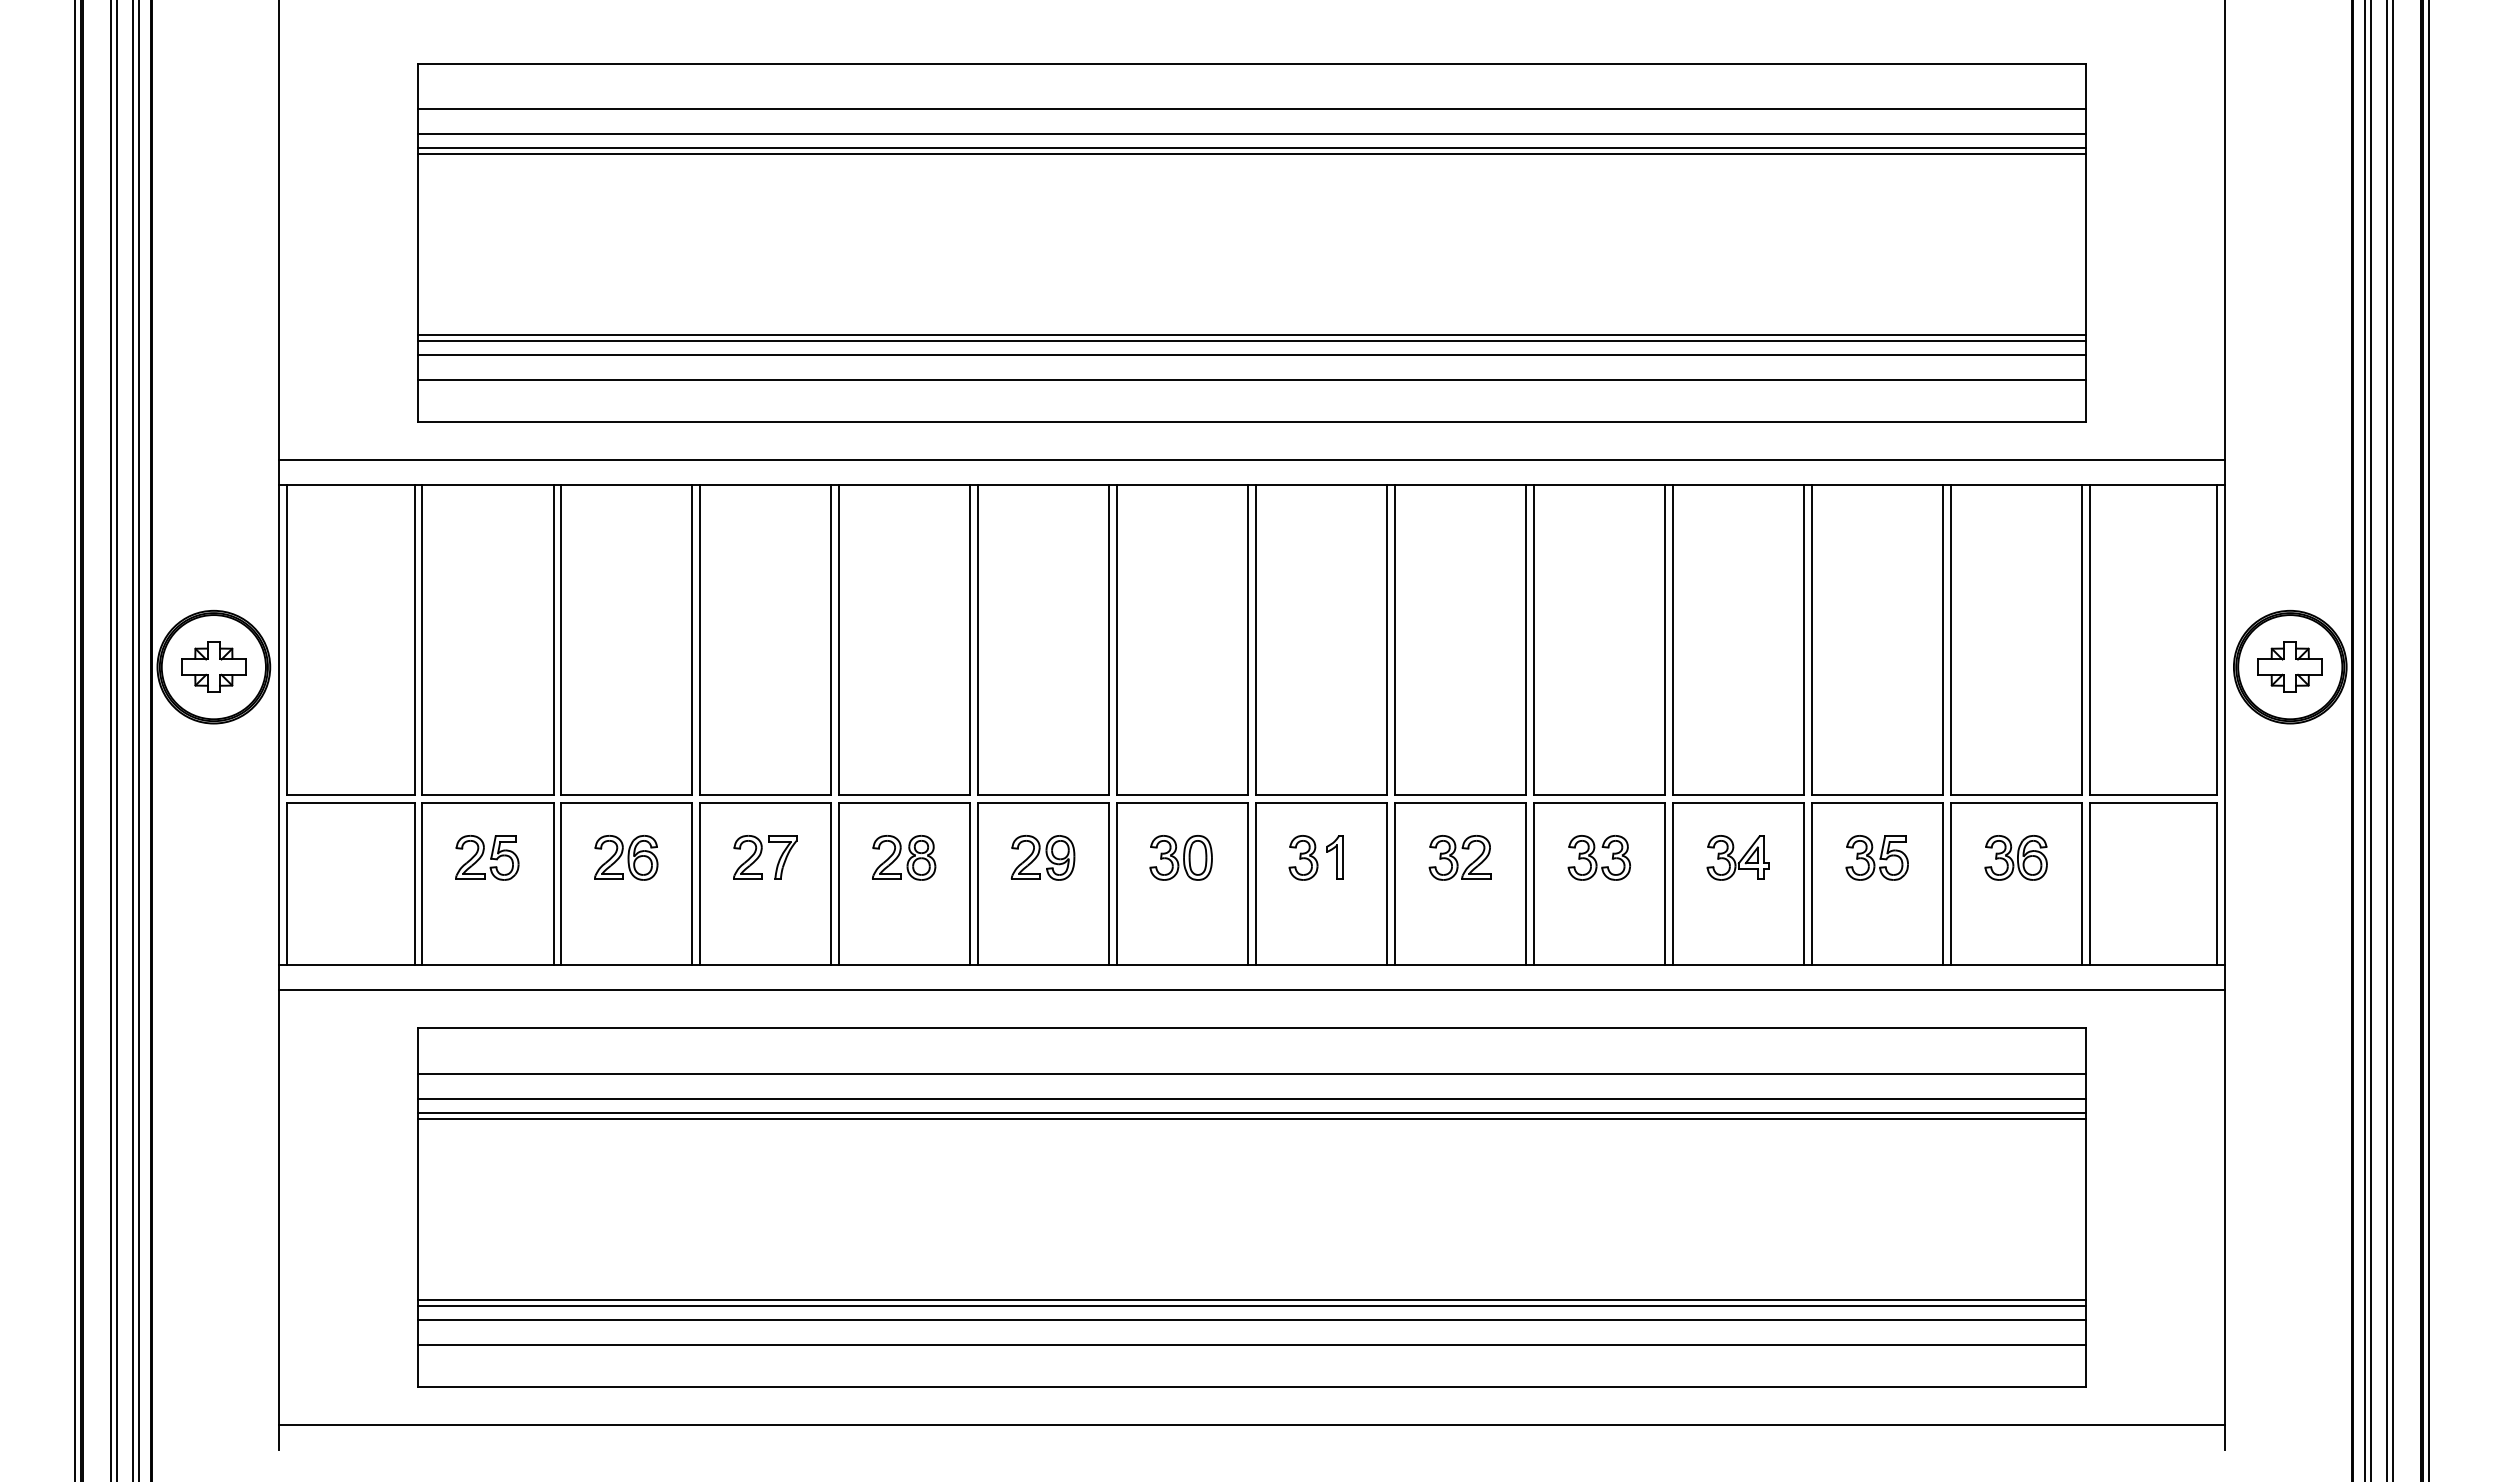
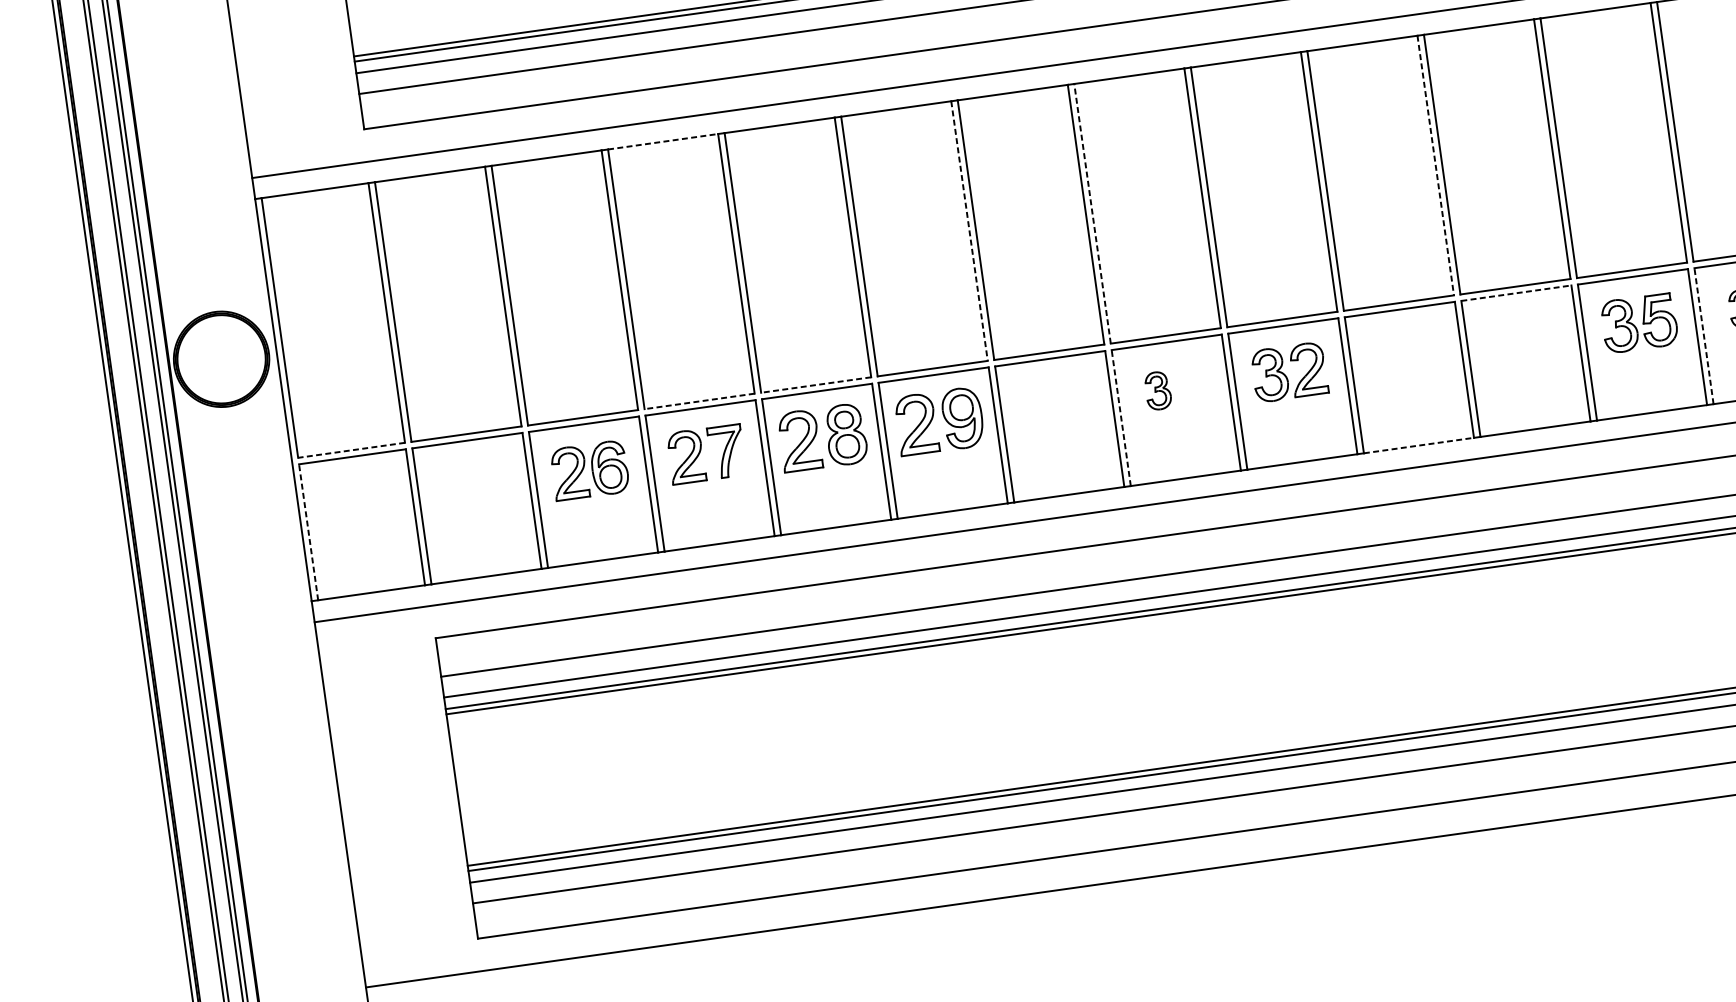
line: (765, 485) -> (662, 141), solid -> dashed
line: (1109, 640) -> (969, 231), solid -> dashed
line: (1255, 640) -> (1092, 214), solid -> dashed
line: (1665, 640) -> (1436, 165), solid -> dashed
part: (213, 666) -> (221, 358), removed
line: (350, 794) -> (351, 450), solid -> dashed
line: (765, 794) -> (699, 401), solid -> dashed
line: (904, 794) -> (815, 384), solid -> dashed
line: (1738, 802) -> (1516, 293), solid -> dashed
part: (487, 857) -> (473, 486), removed
part: (626, 857) -> (590, 470), size x1.4
part: (765, 857) -> (706, 453), size x1.4
part: (904, 857) -> (823, 437), size x1.6
part: (1042, 857) -> (939, 421), size x1.6
part: (1180, 857) -> (1054, 405), removed
part: (1334, 857) -> (1184, 386), removed
part: (1459, 857) -> (1288, 372), size x1.4
part: (1598, 857) -> (1405, 355), removed
part: (1737, 857) -> (1522, 339), removed
part: (1876, 857) -> (1638, 322), size x1.4
line: (287, 883) -> (308, 532), solid -> dashed
line: (1255, 883) -> (1120, 417), solid -> dashed
line: (1950, 883) -> (1703, 336), solid -> dashed
line: (1599, 964) -> (1418, 445), solid -> dashed

